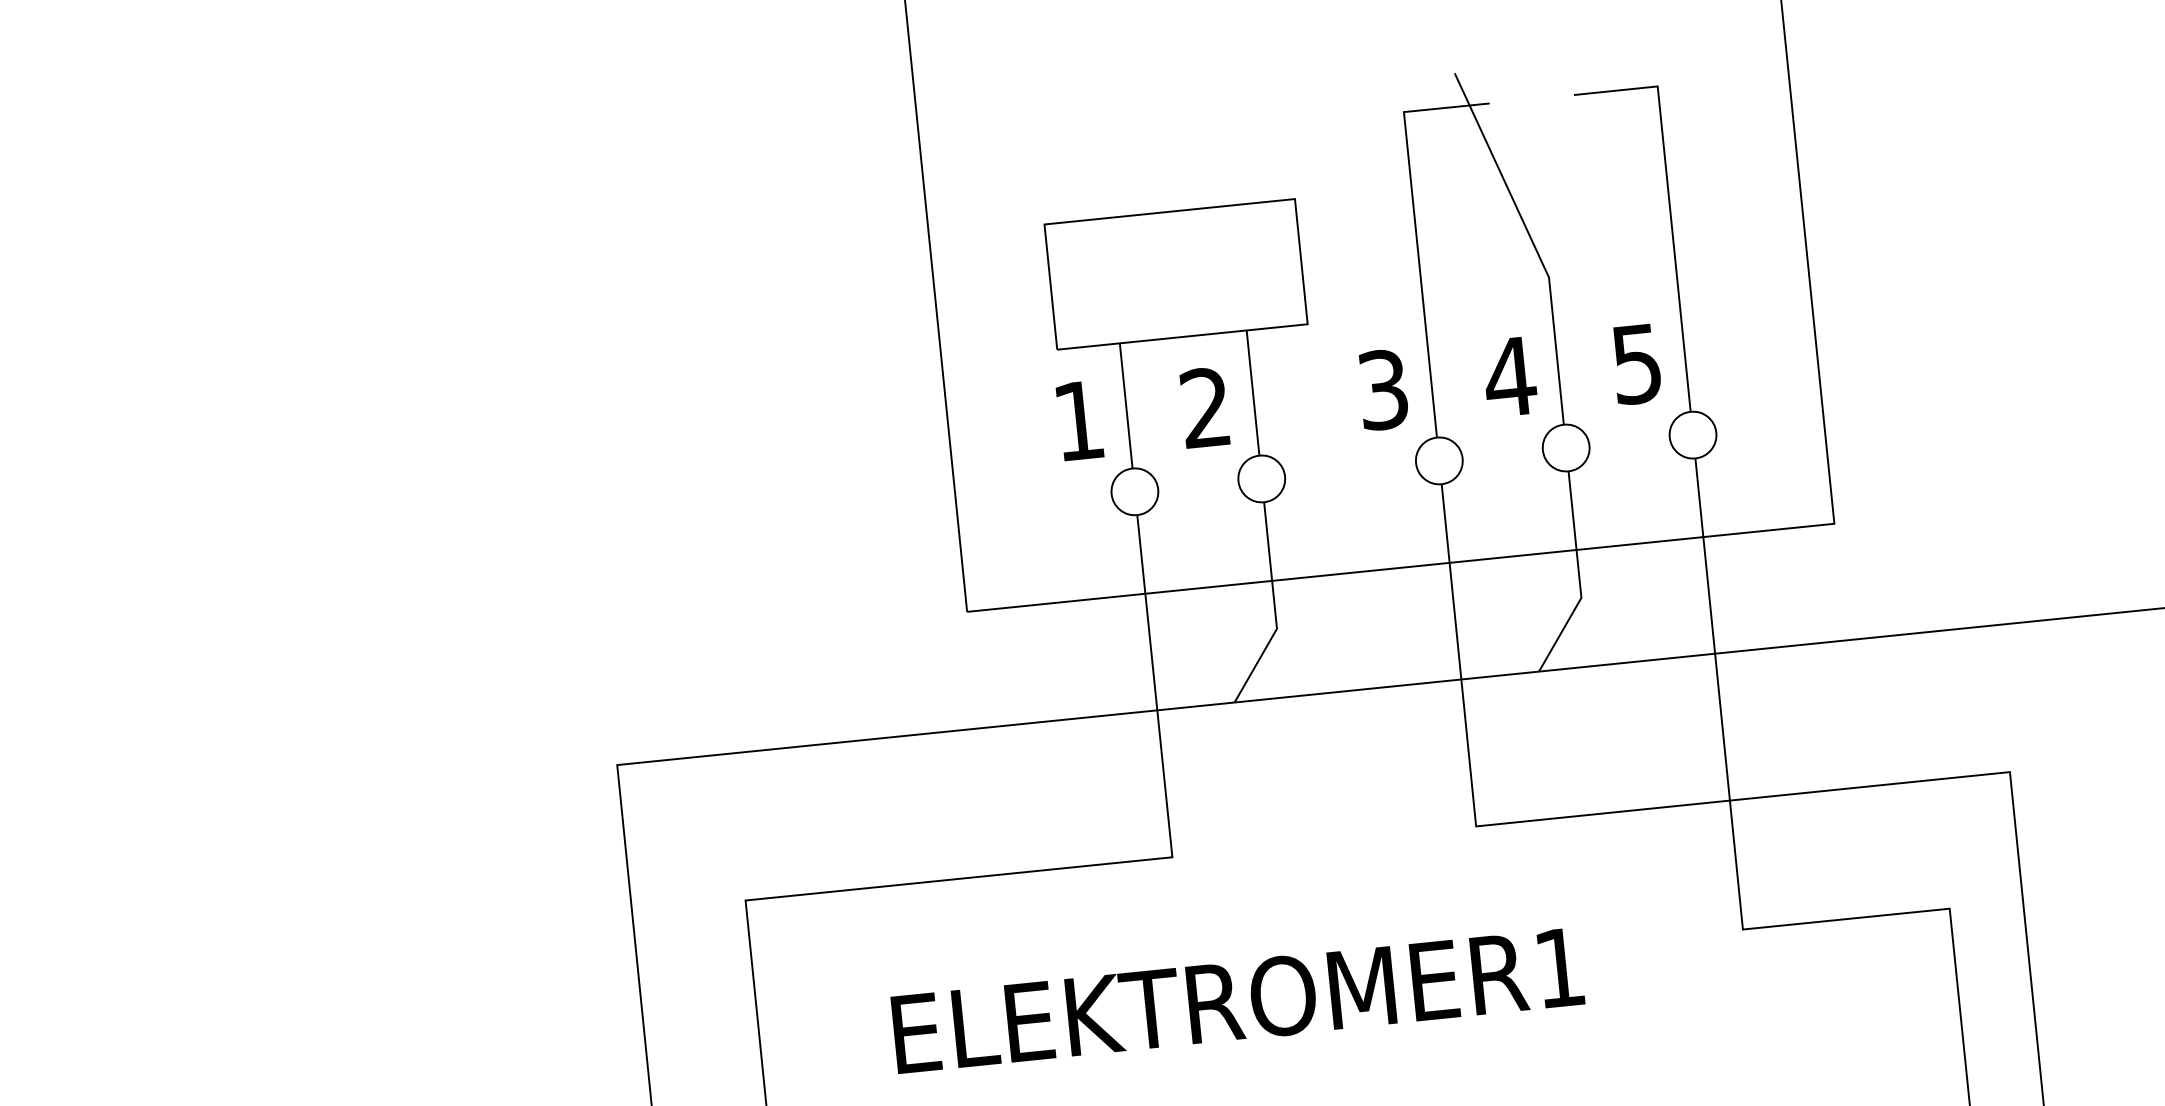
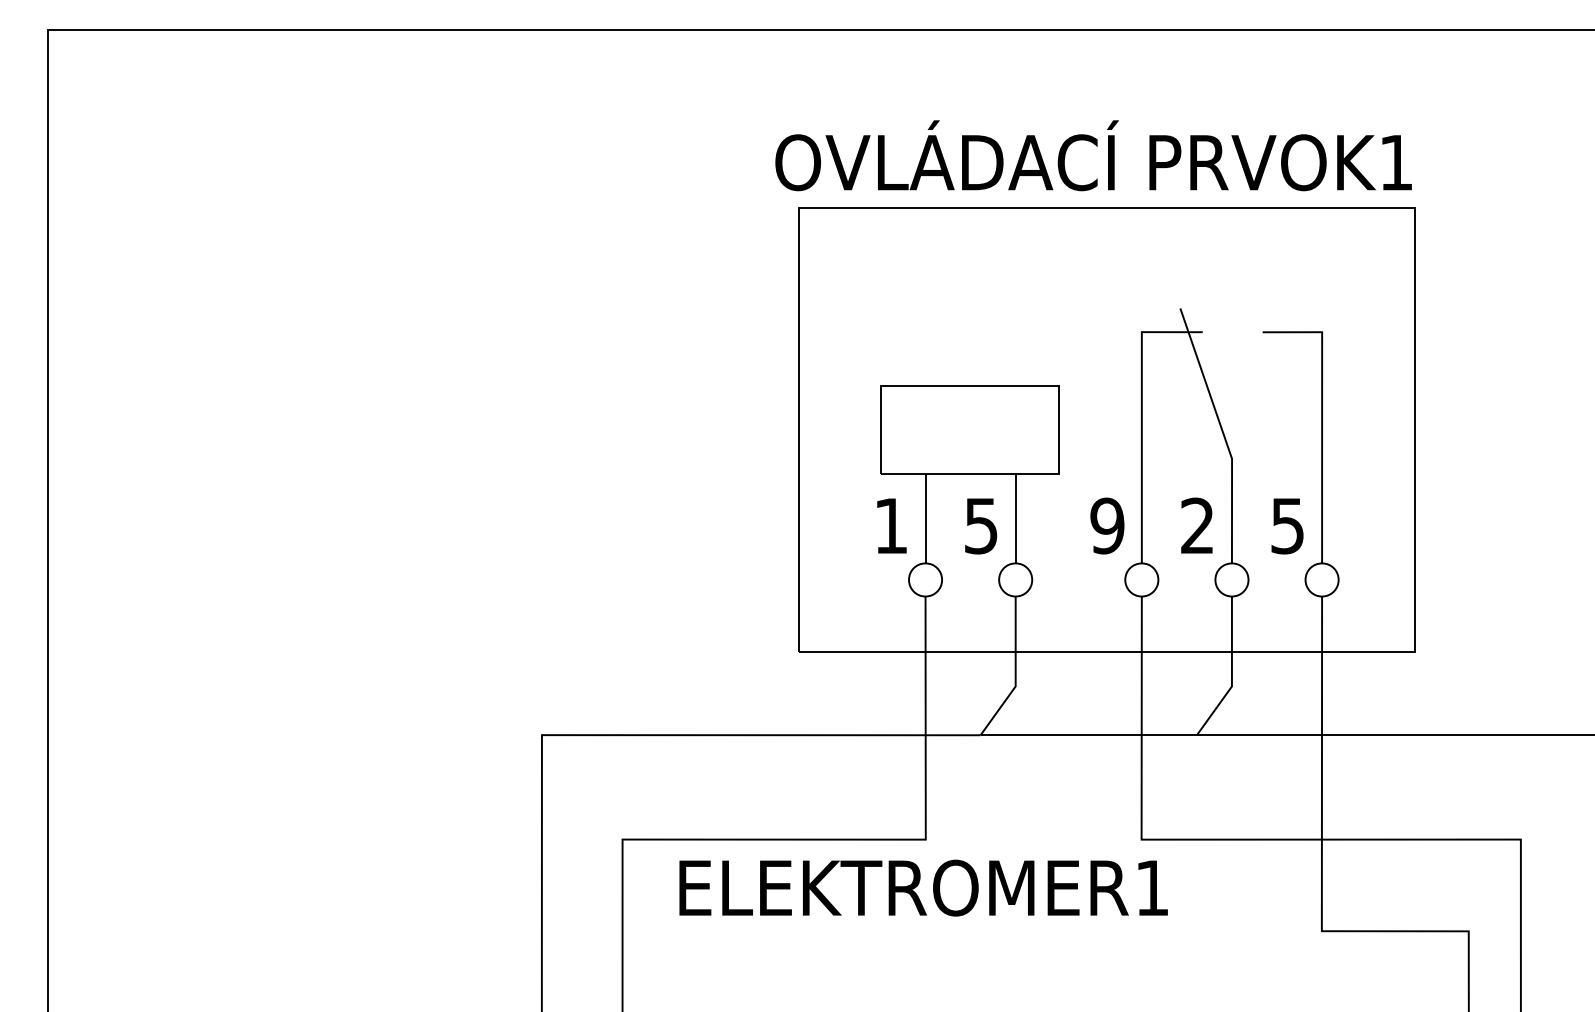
text: (1509, 376) -> (1197, 525), 4 -> 2
text: (1383, 389) -> (1107, 525), 3 -> 9
text: (1204, 407) -> (980, 525), 2 -> 5
text: (1237, 999) -> (923, 887), moved

